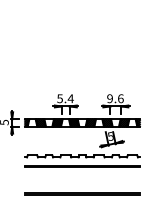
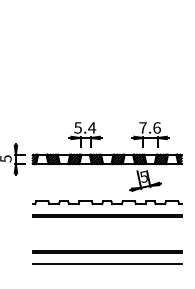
text: (109, 98) -> (142, 127), 9.6 -> 7.6
line: (81, 203) -> (106, 263), added

